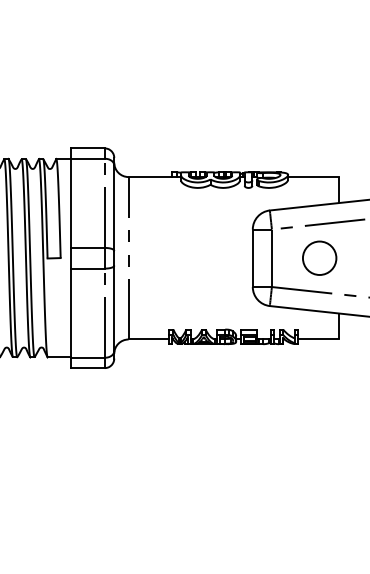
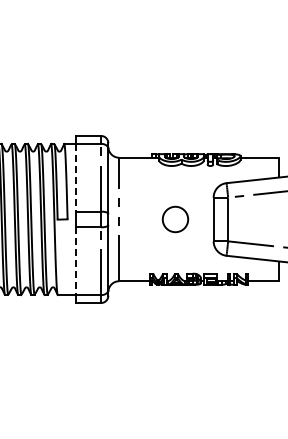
line: (71, 203) -> (75, 177), solid -> dashed
circle: (319, 258) -> (175, 219), moved
line: (71, 313) -> (75, 261), solid -> dashed

